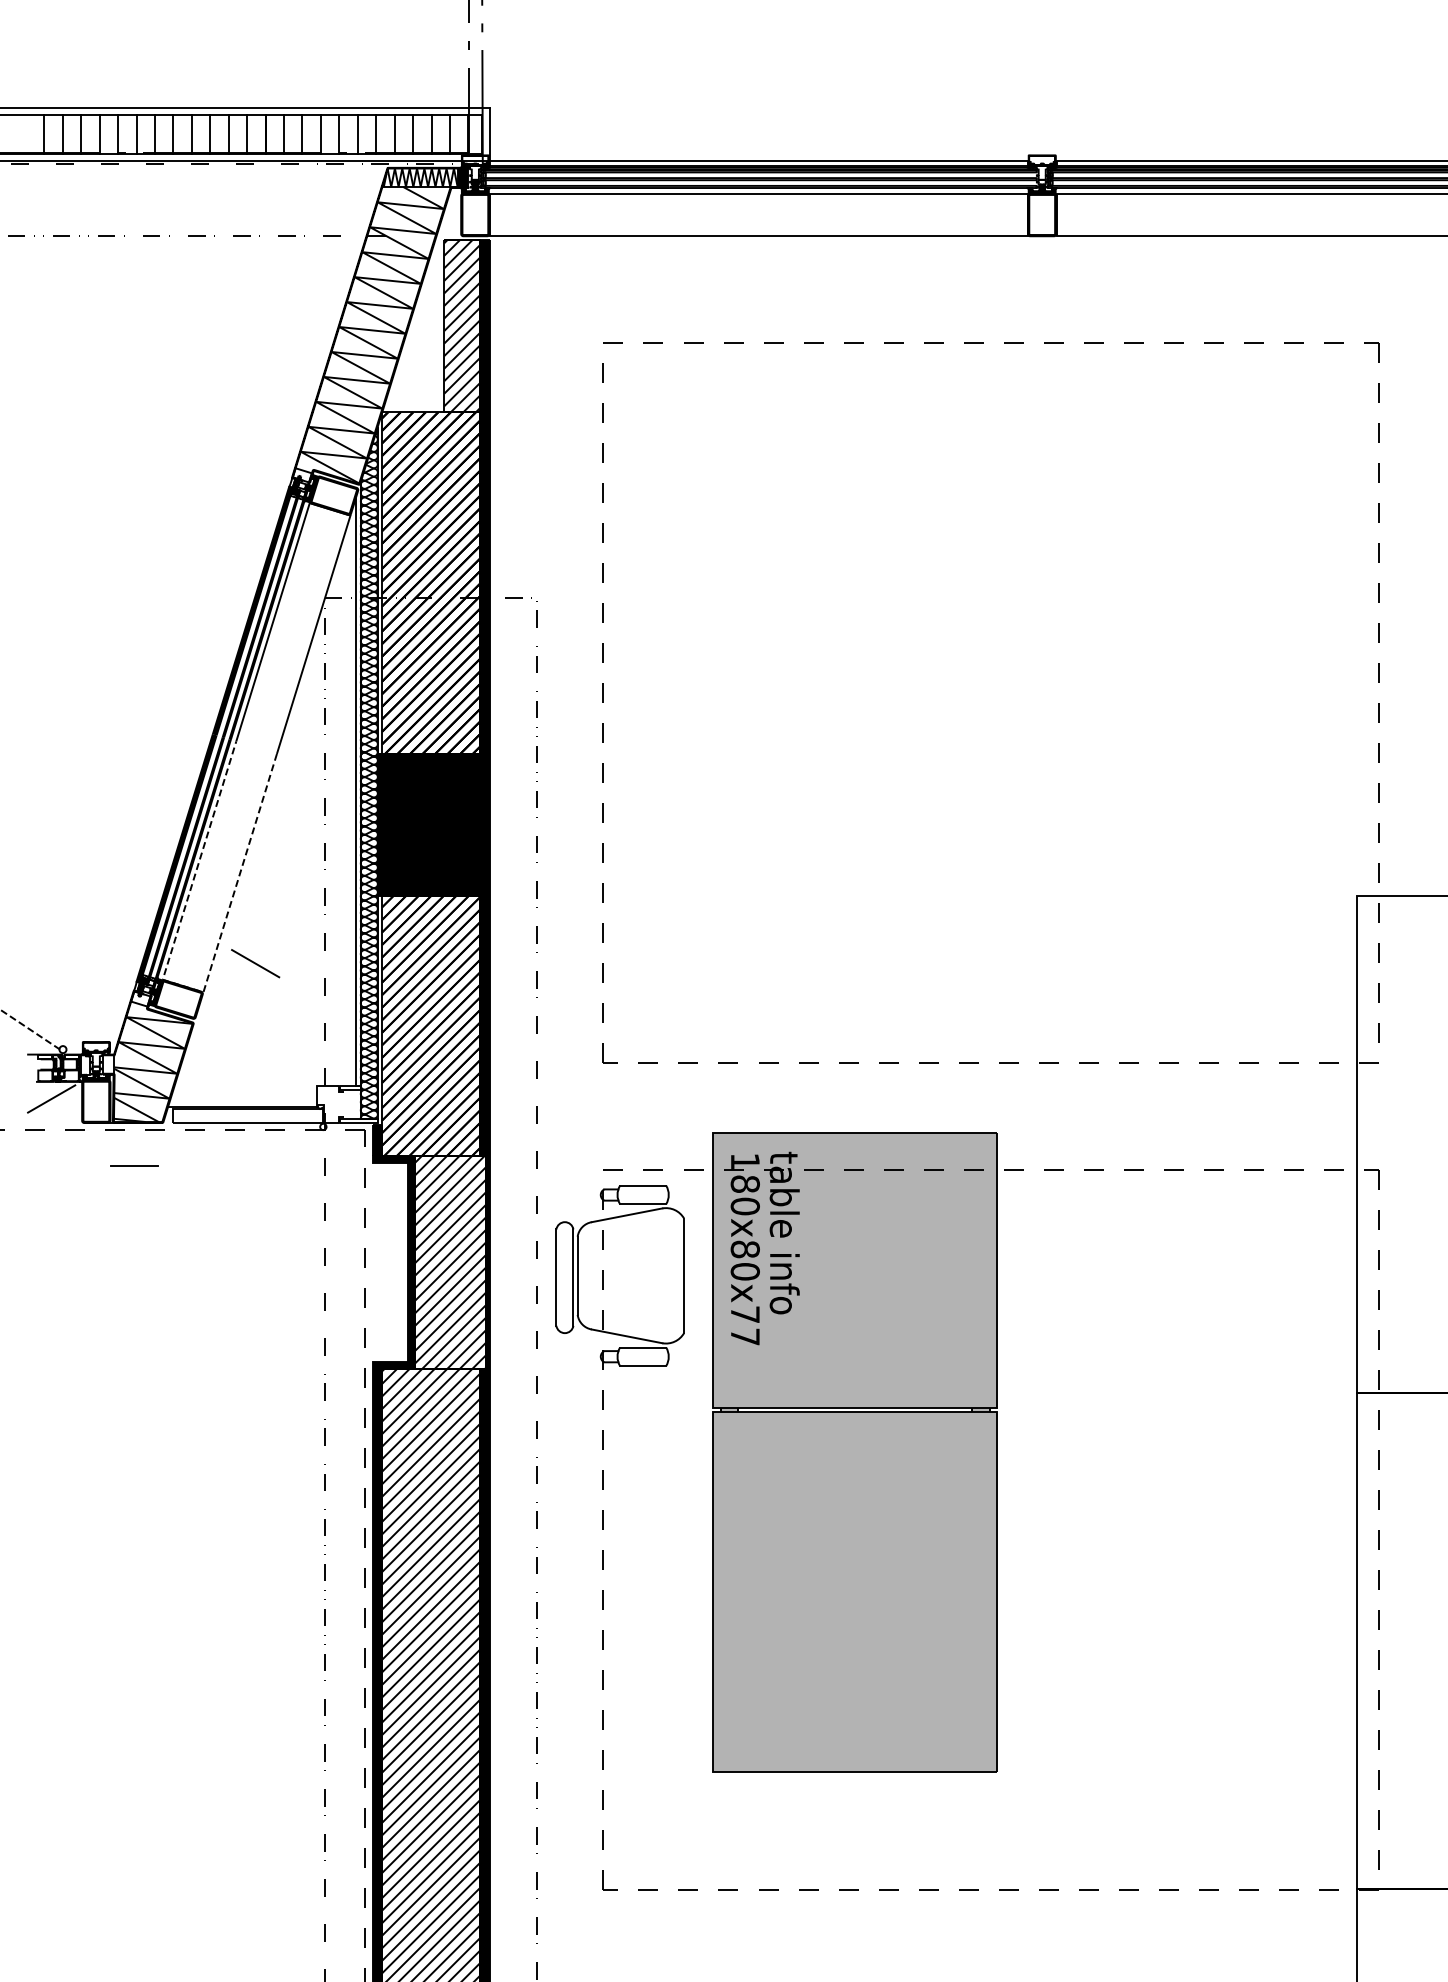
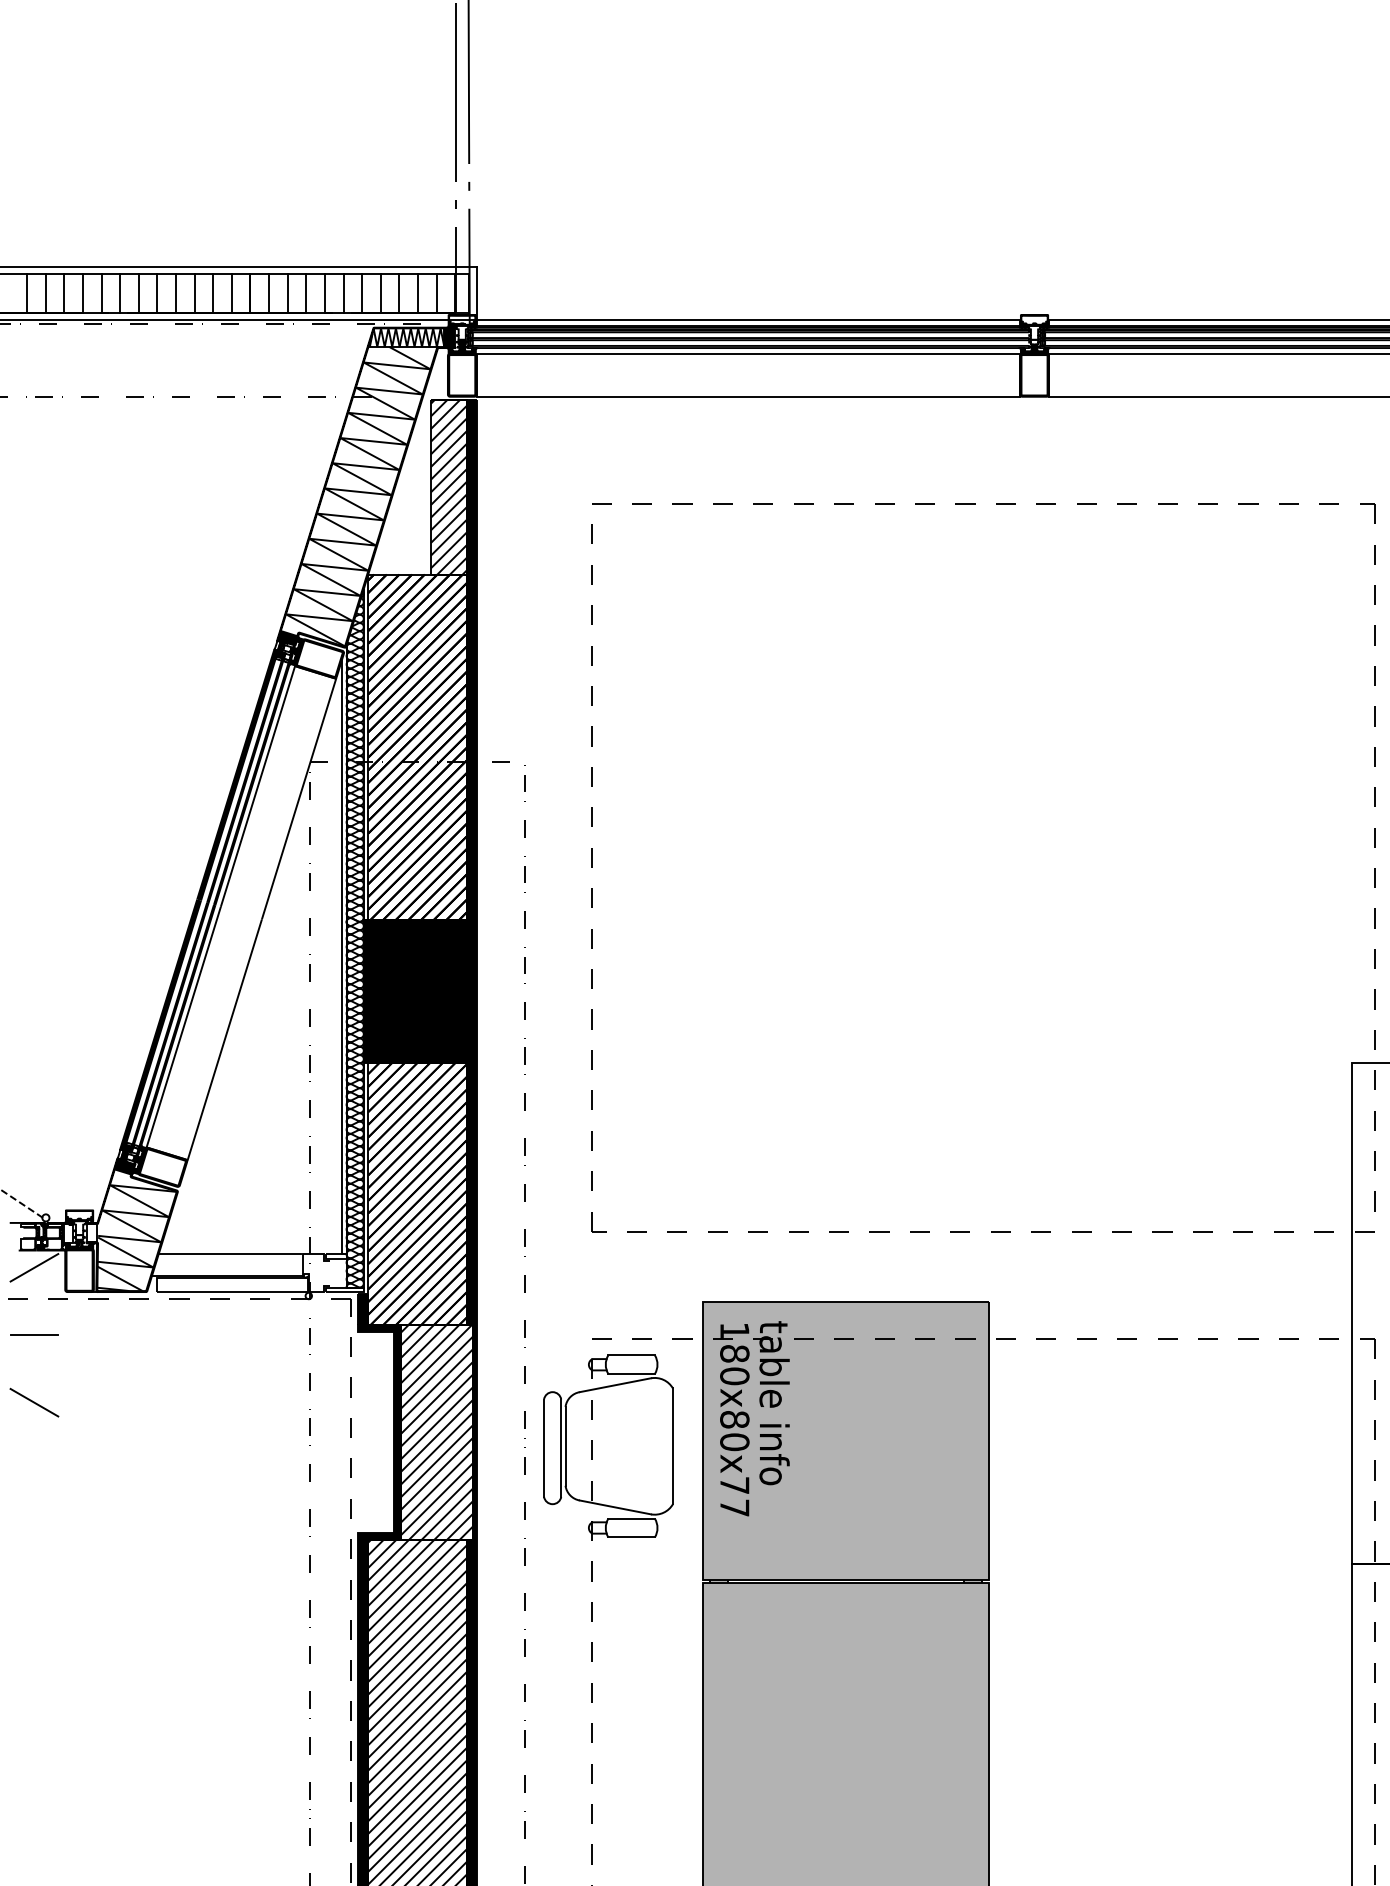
fill: (302, 475) -> (287, 638), added
line: (255, 963) -> (34, 1402), moved
line: (182, 985) -> (166, 1153), dashed -> solid
fill: (140, 998) -> (124, 1166), added
line: (244, 1085) -> (229, 1254), added
line: (134, 1165) -> (34, 1334), moved

